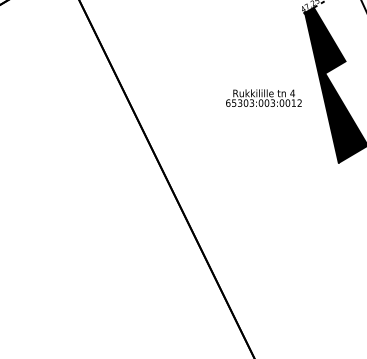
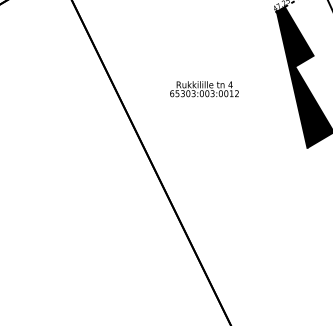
text: (263, 98) -> (204, 89), moved

